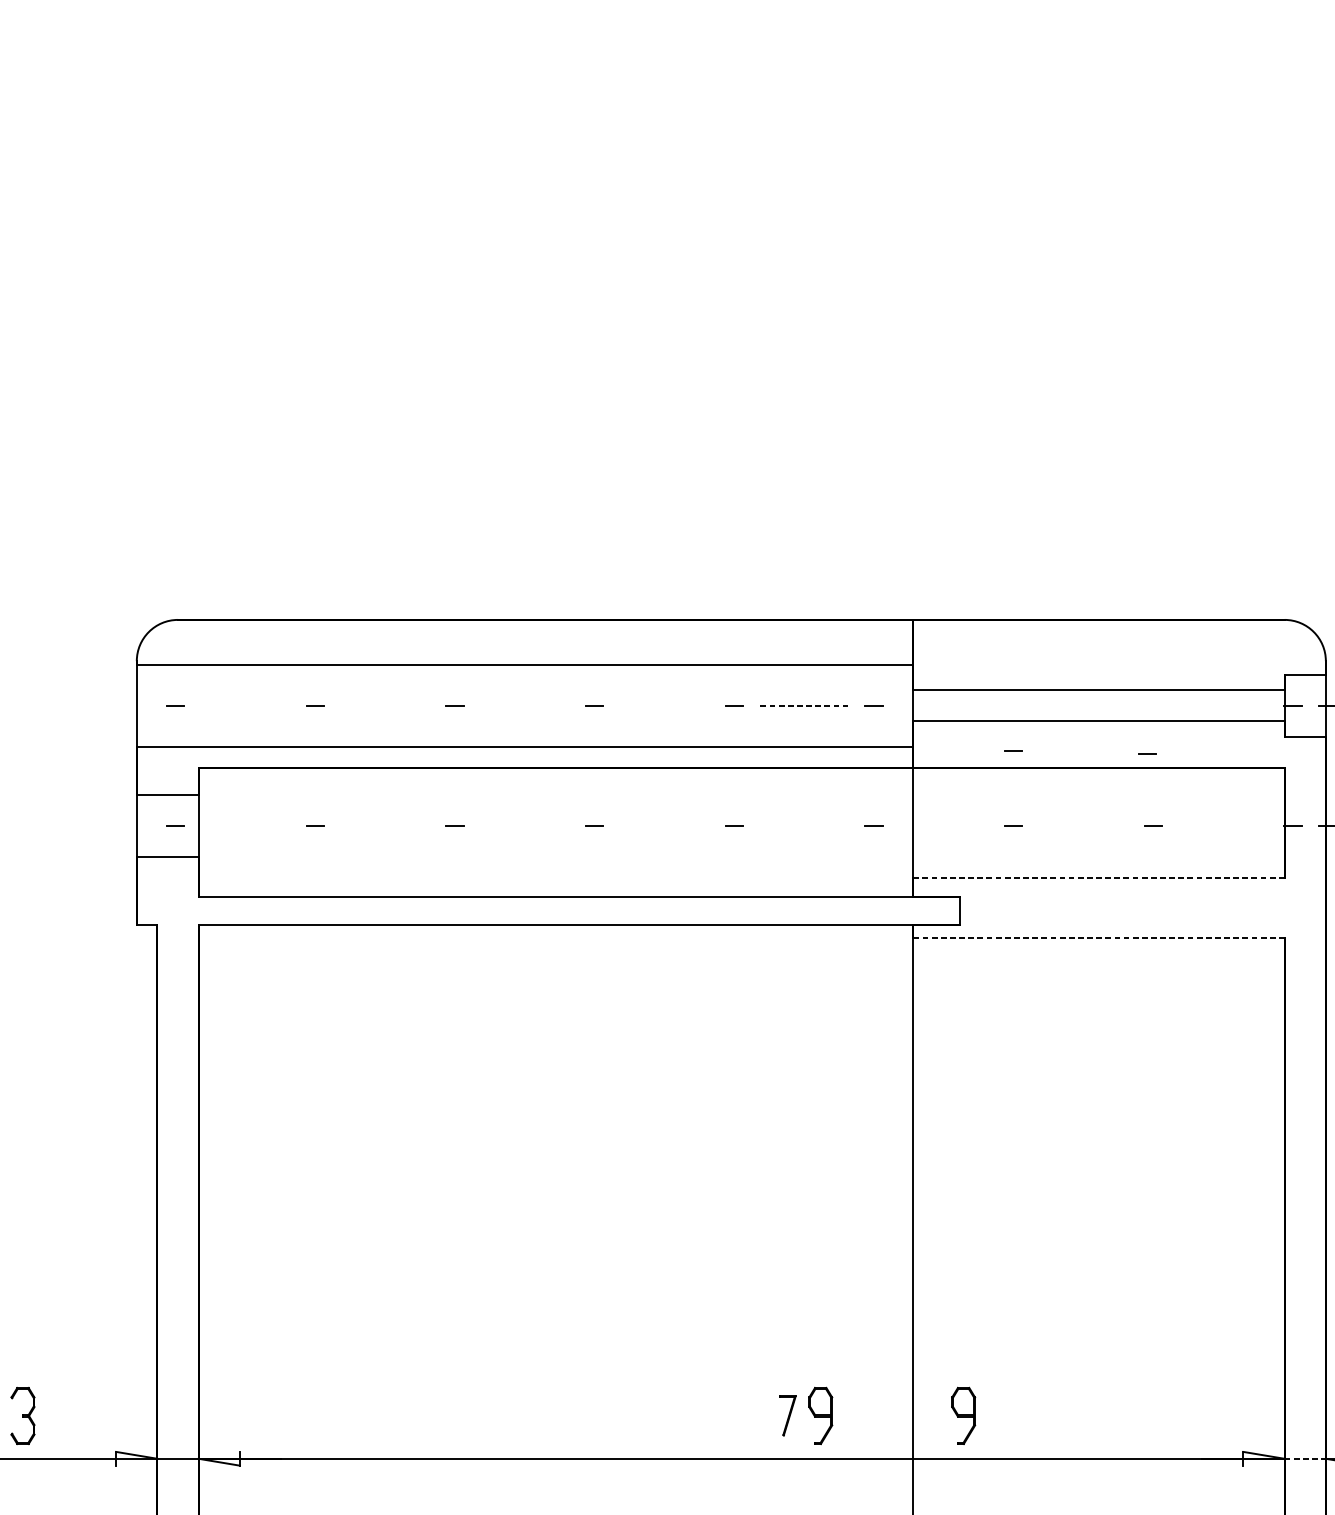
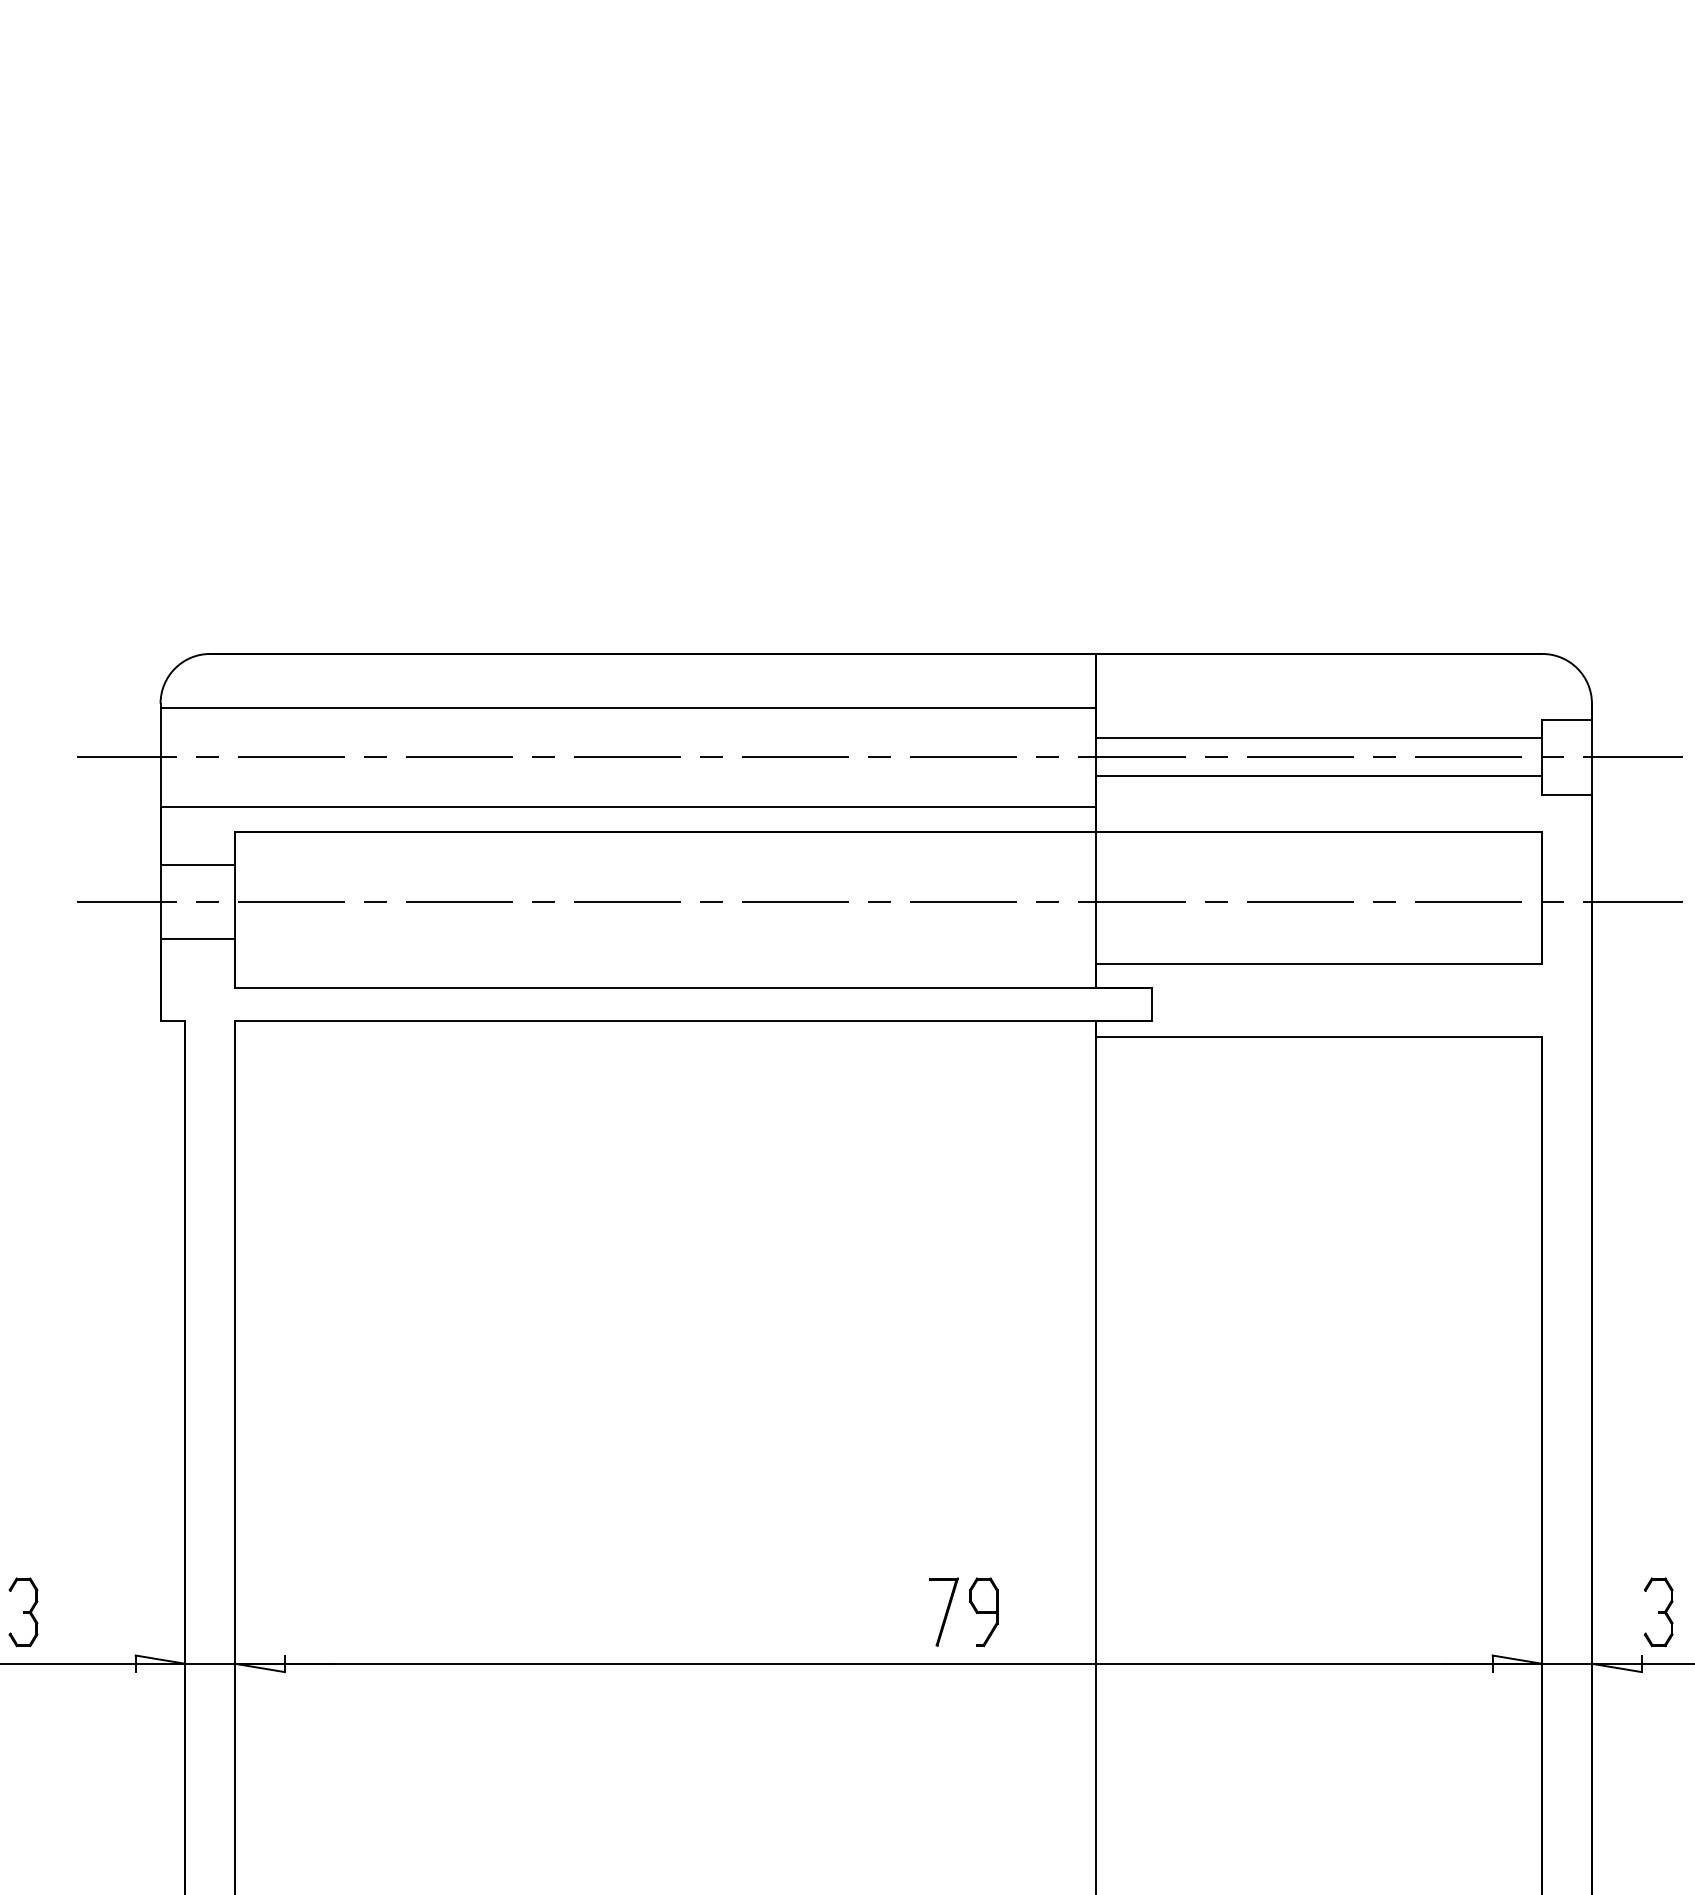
line: (108, 705) -> (126, 757), added
line: (244, 705) -> (290, 757), added
line: (385, 705) -> (459, 757), added
line: (524, 705) -> (627, 757), added
line: (664, 705) -> (795, 757), added
line: (803, 705) -> (963, 757), dashed -> solid
line: (943, 705) -> (1131, 757), added
line: (1083, 705) -> (1300, 756), added
line: (1222, 705) -> (1467, 757), added
line: (1013, 749) -> (1216, 756), moved
line: (1147, 753) -> (1384, 756), moved
line: (108, 826) -> (126, 902), added
line: (244, 826) -> (290, 902), added
line: (385, 826) -> (459, 902), added
line: (524, 826) -> (627, 902), added
line: (664, 826) -> (795, 902), added
line: (803, 826) -> (963, 902), added
line: (943, 826) -> (1131, 902), added
line: (1082, 826) -> (1299, 902), added
line: (1222, 826) -> (1467, 902), added
line: (1098, 877) -> (1318, 964), dashed -> solid
line: (1099, 938) -> (1319, 1037), dashed -> solid
part: (787, 1415) -> (943, 1611), size x1.43
part: (963, 1416) -> (1155, 1612), removed
line: (1305, 1458) -> (1567, 1663), dashed -> solid

